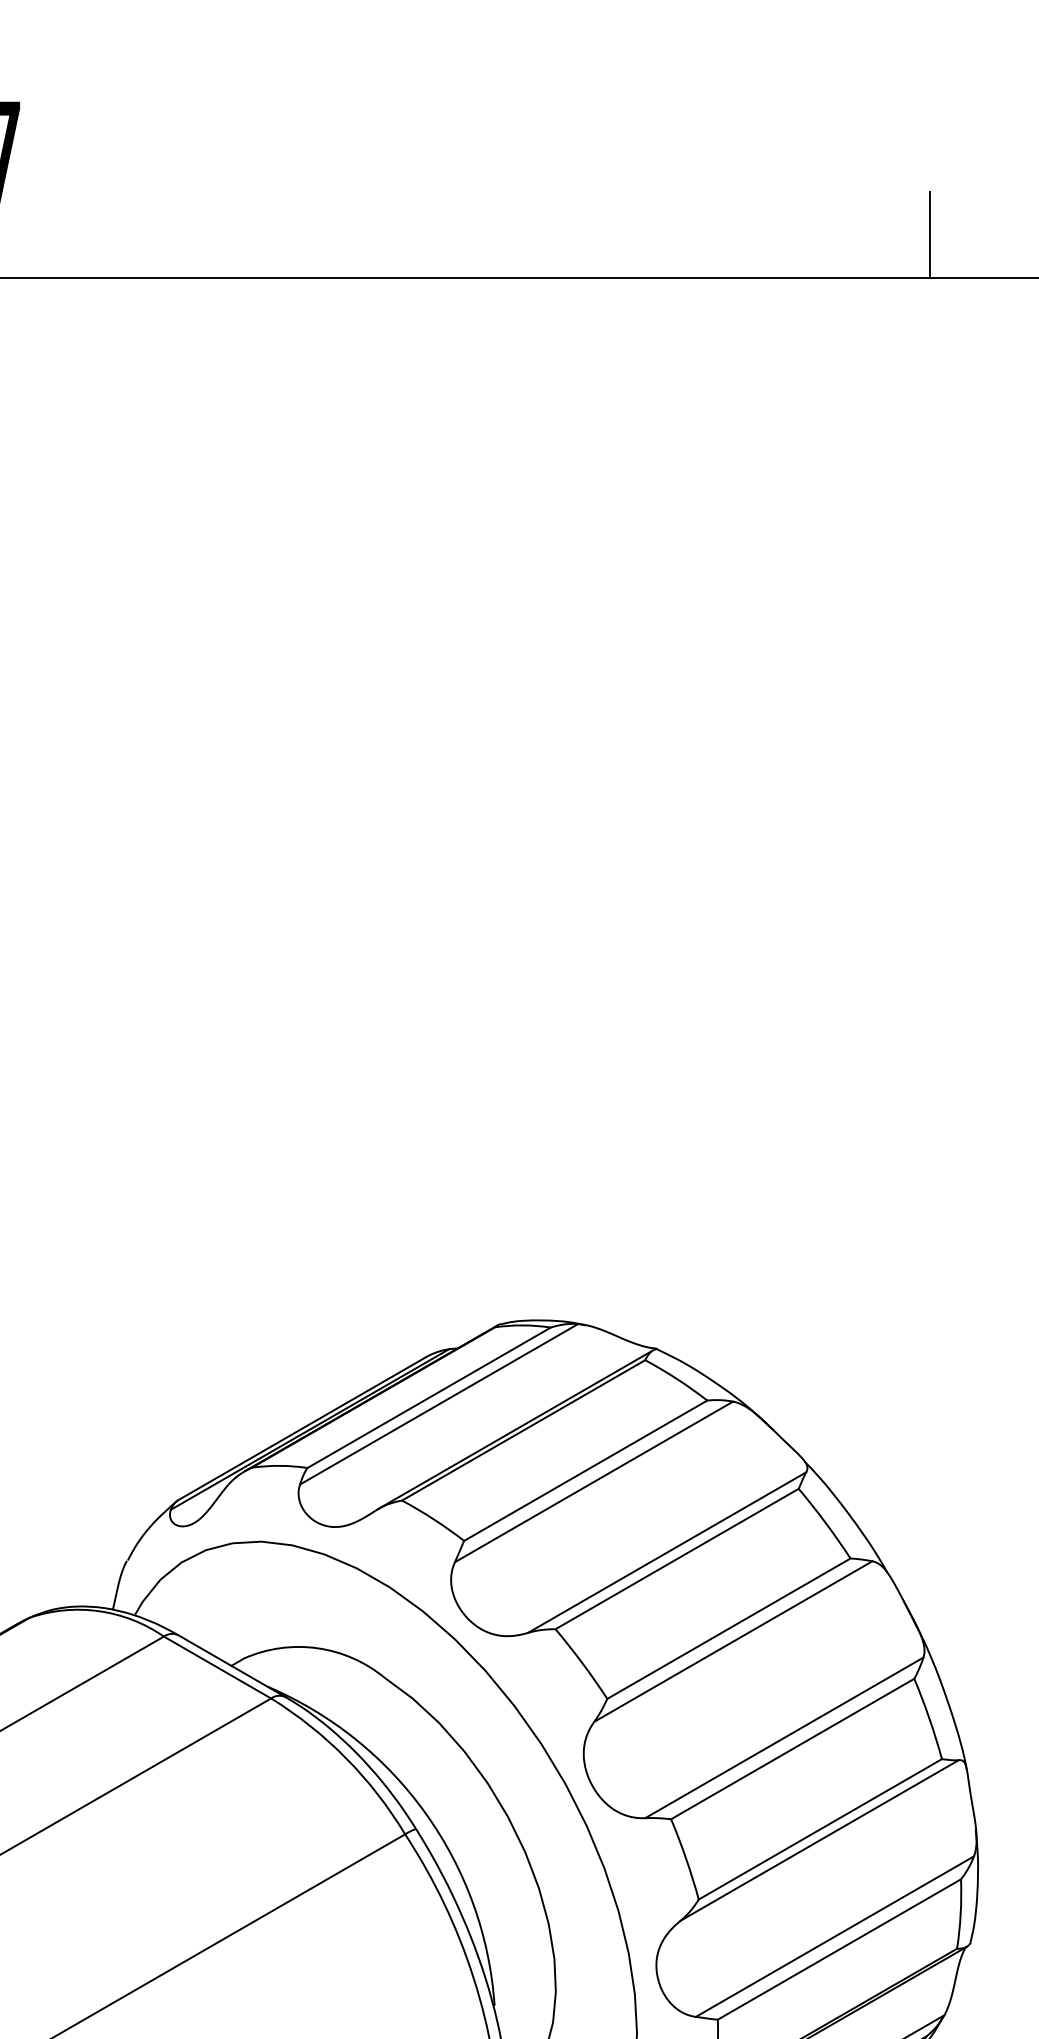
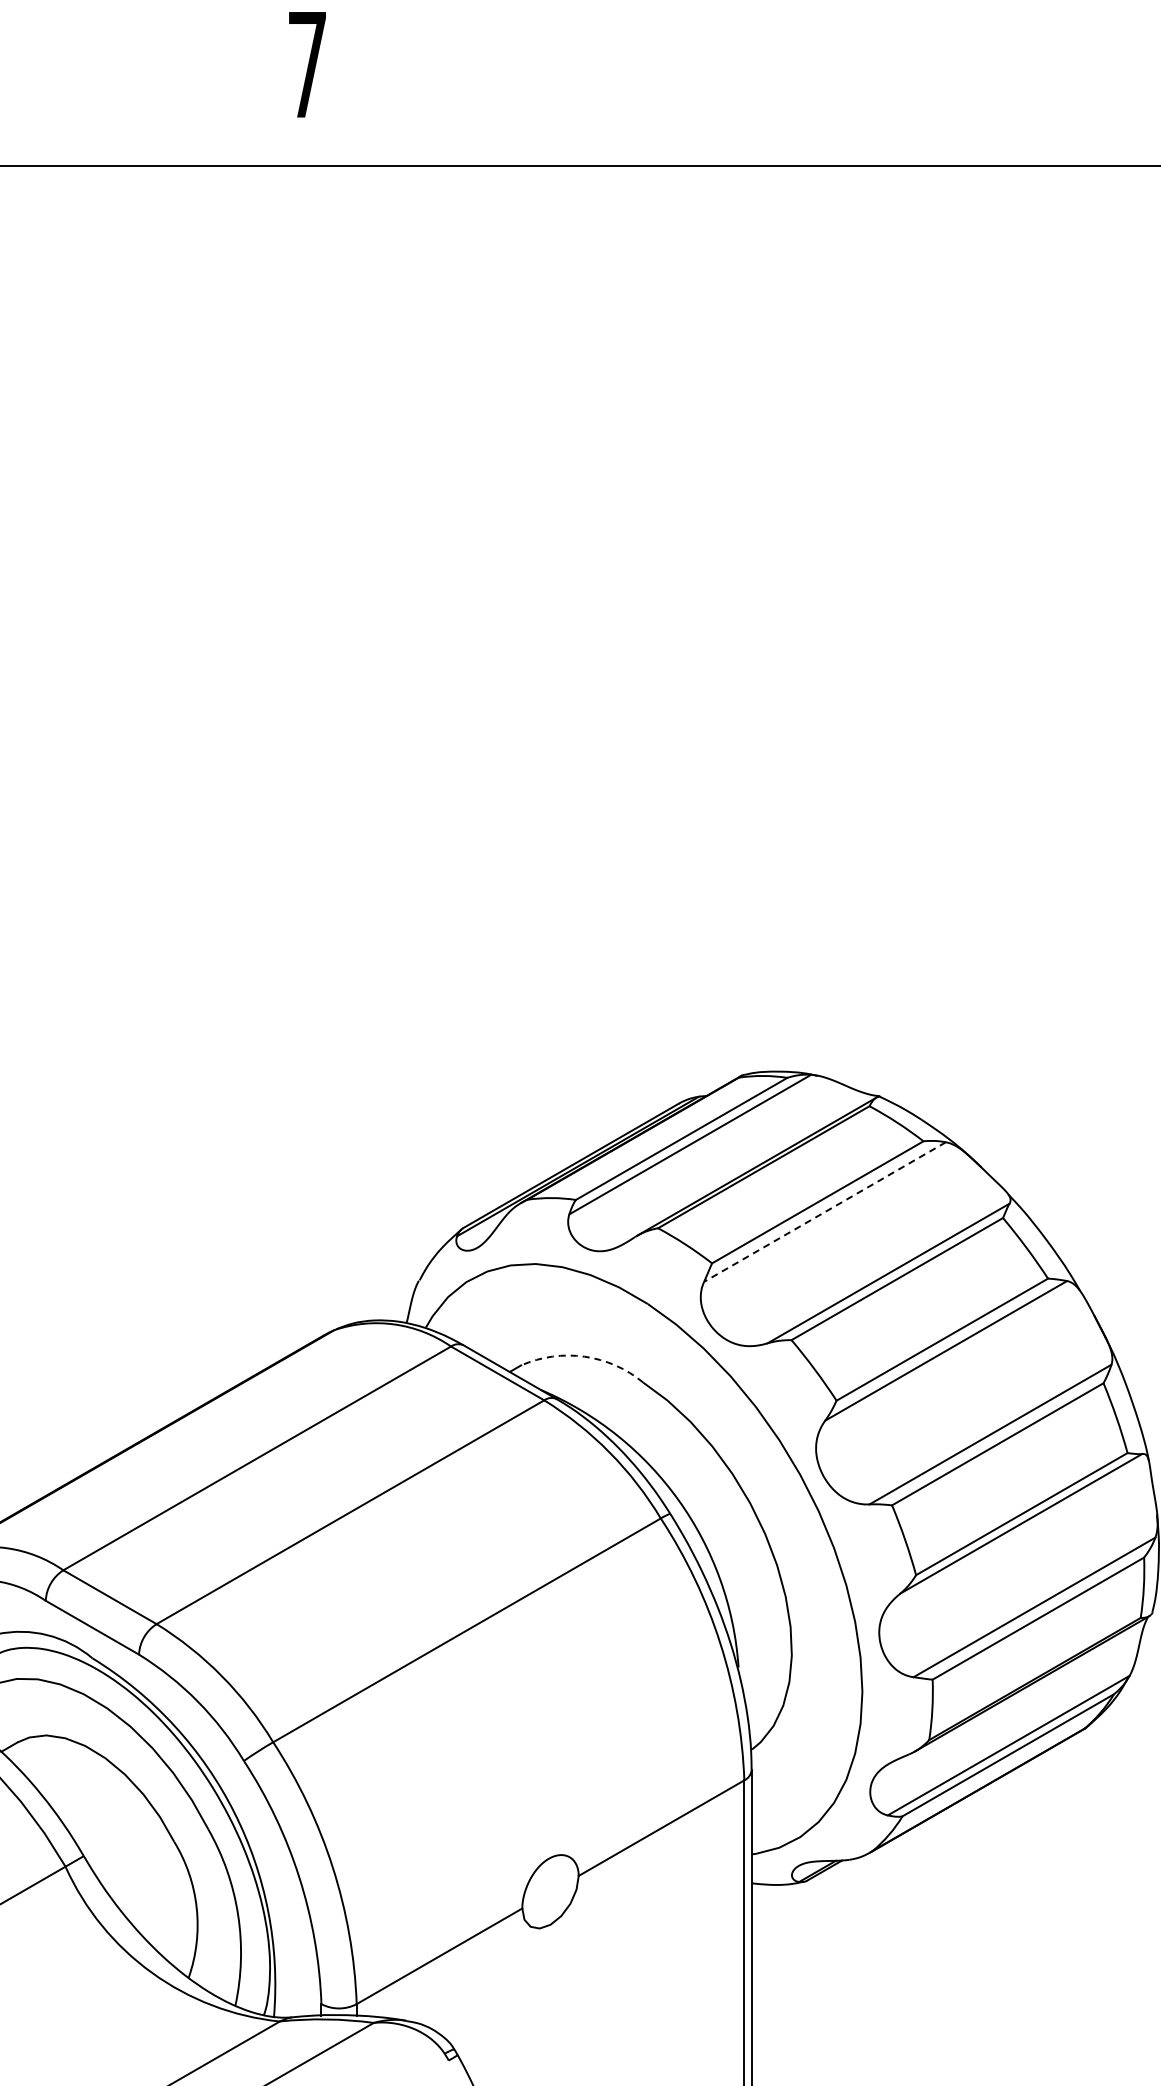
line: (929, 234) -> (1116, 127), removed
line: (594, 1482) -> (825, 1212), solid -> dashed
arc: (317, 1648) -> (584, 1356), solid -> dashed

